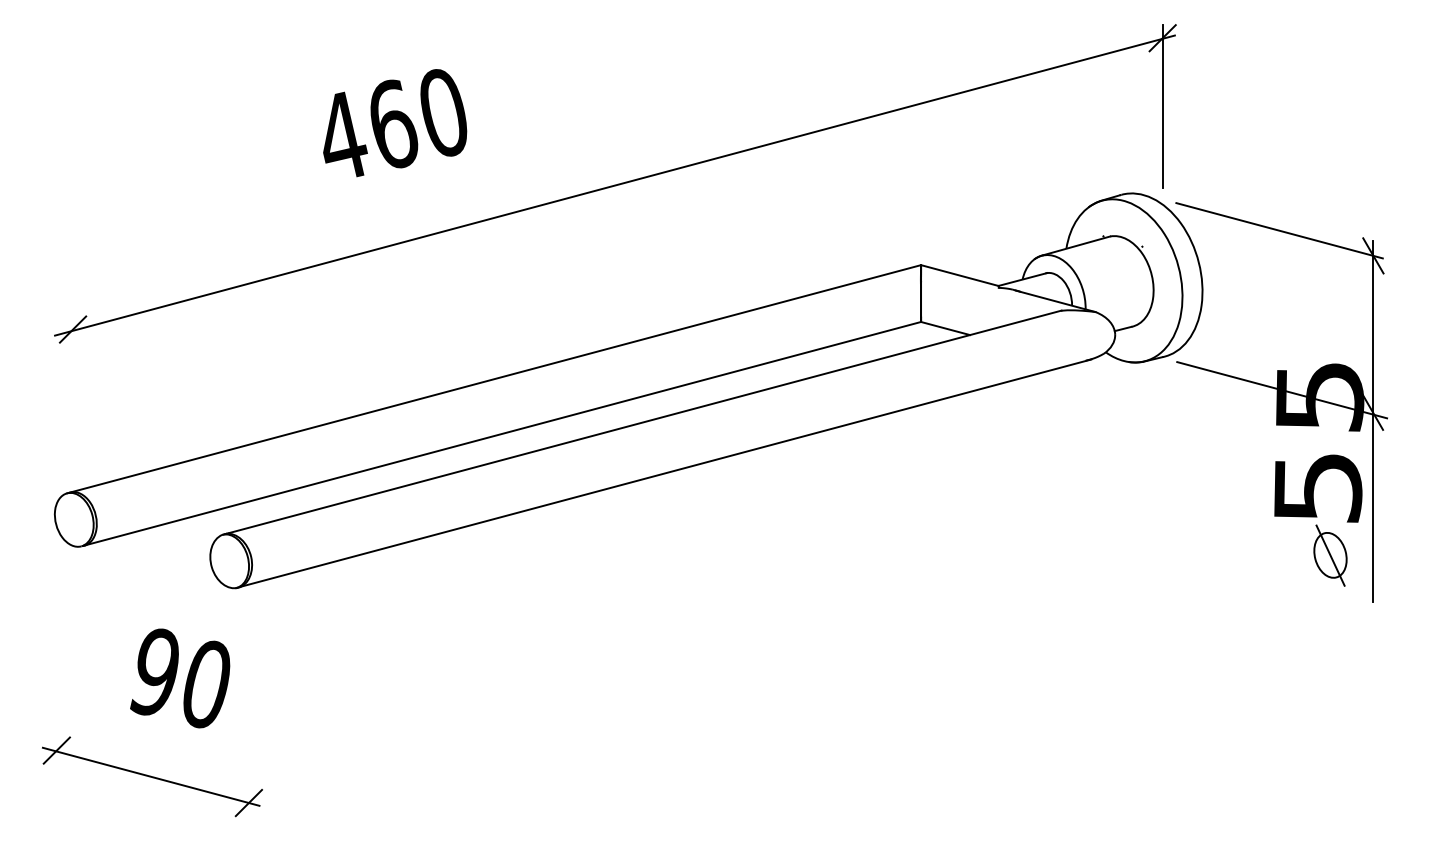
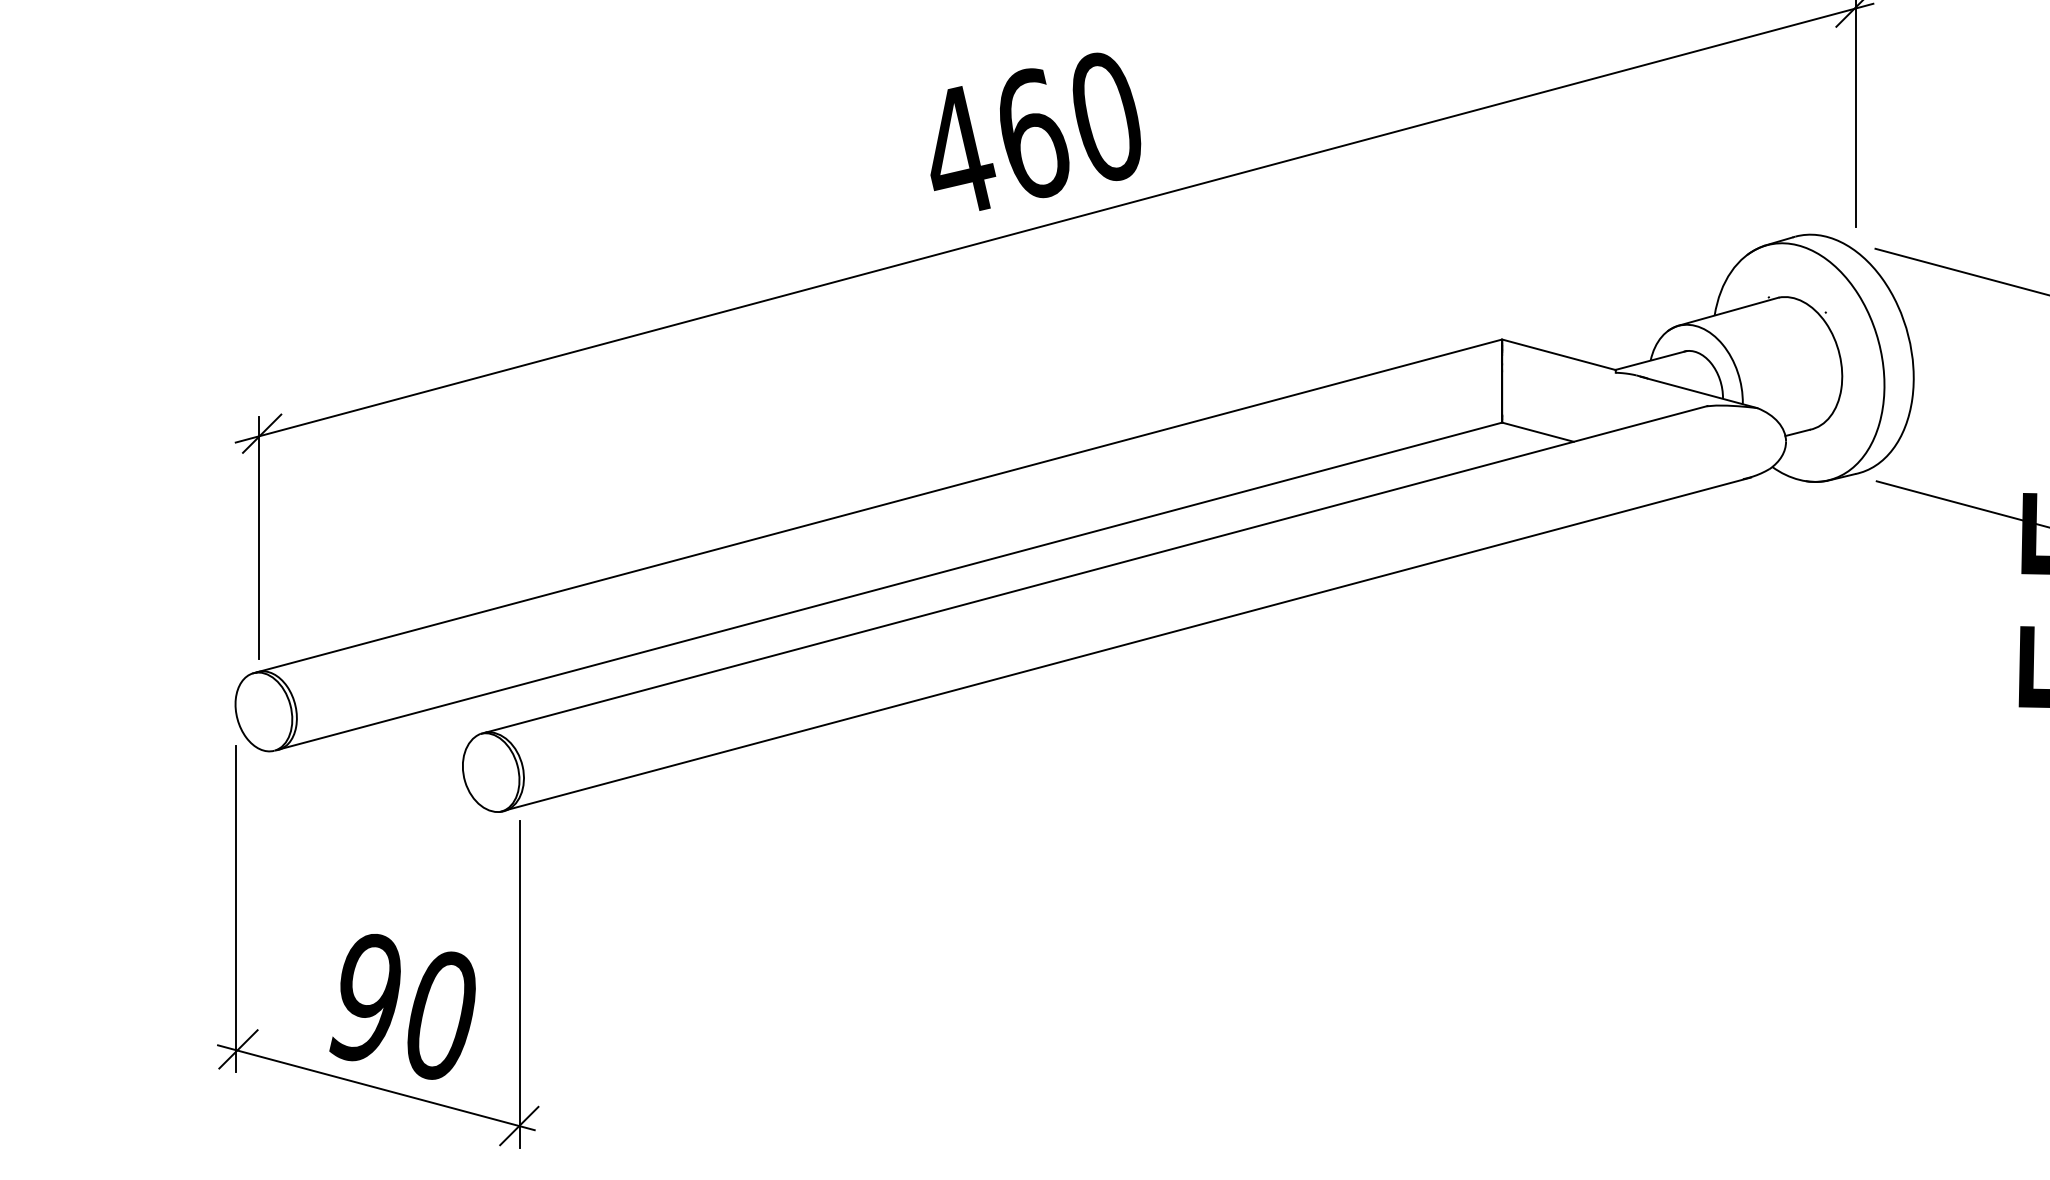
text: (395, 123) -> (1036, 132), moved
line: (70, 400) -> (258, 537), added
line: (55, 654) -> (236, 908), added
text: (180, 678) -> (403, 1006), moved
line: (249, 705) -> (520, 983), added

